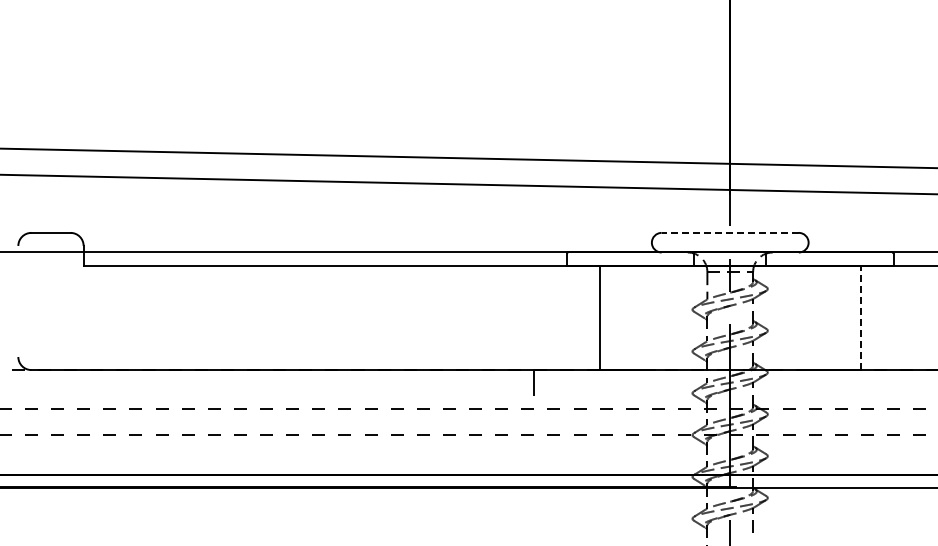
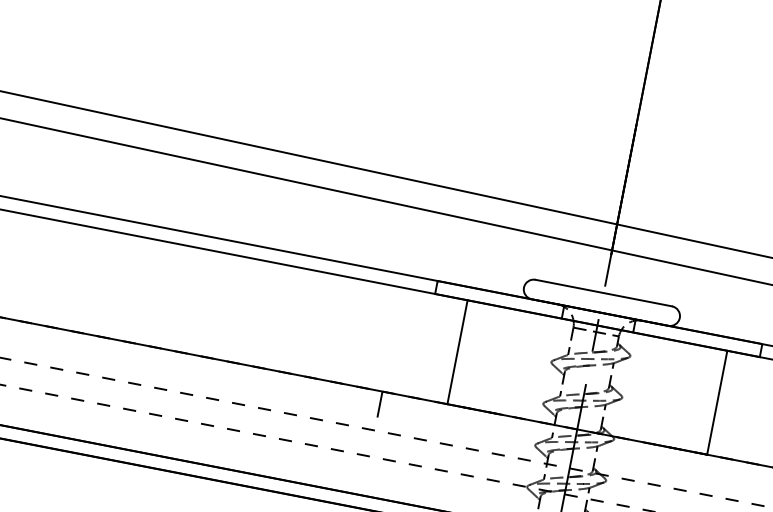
line: (730, 232) -> (604, 292), dashed -> solid
line: (860, 317) -> (716, 402), dashed -> solid

